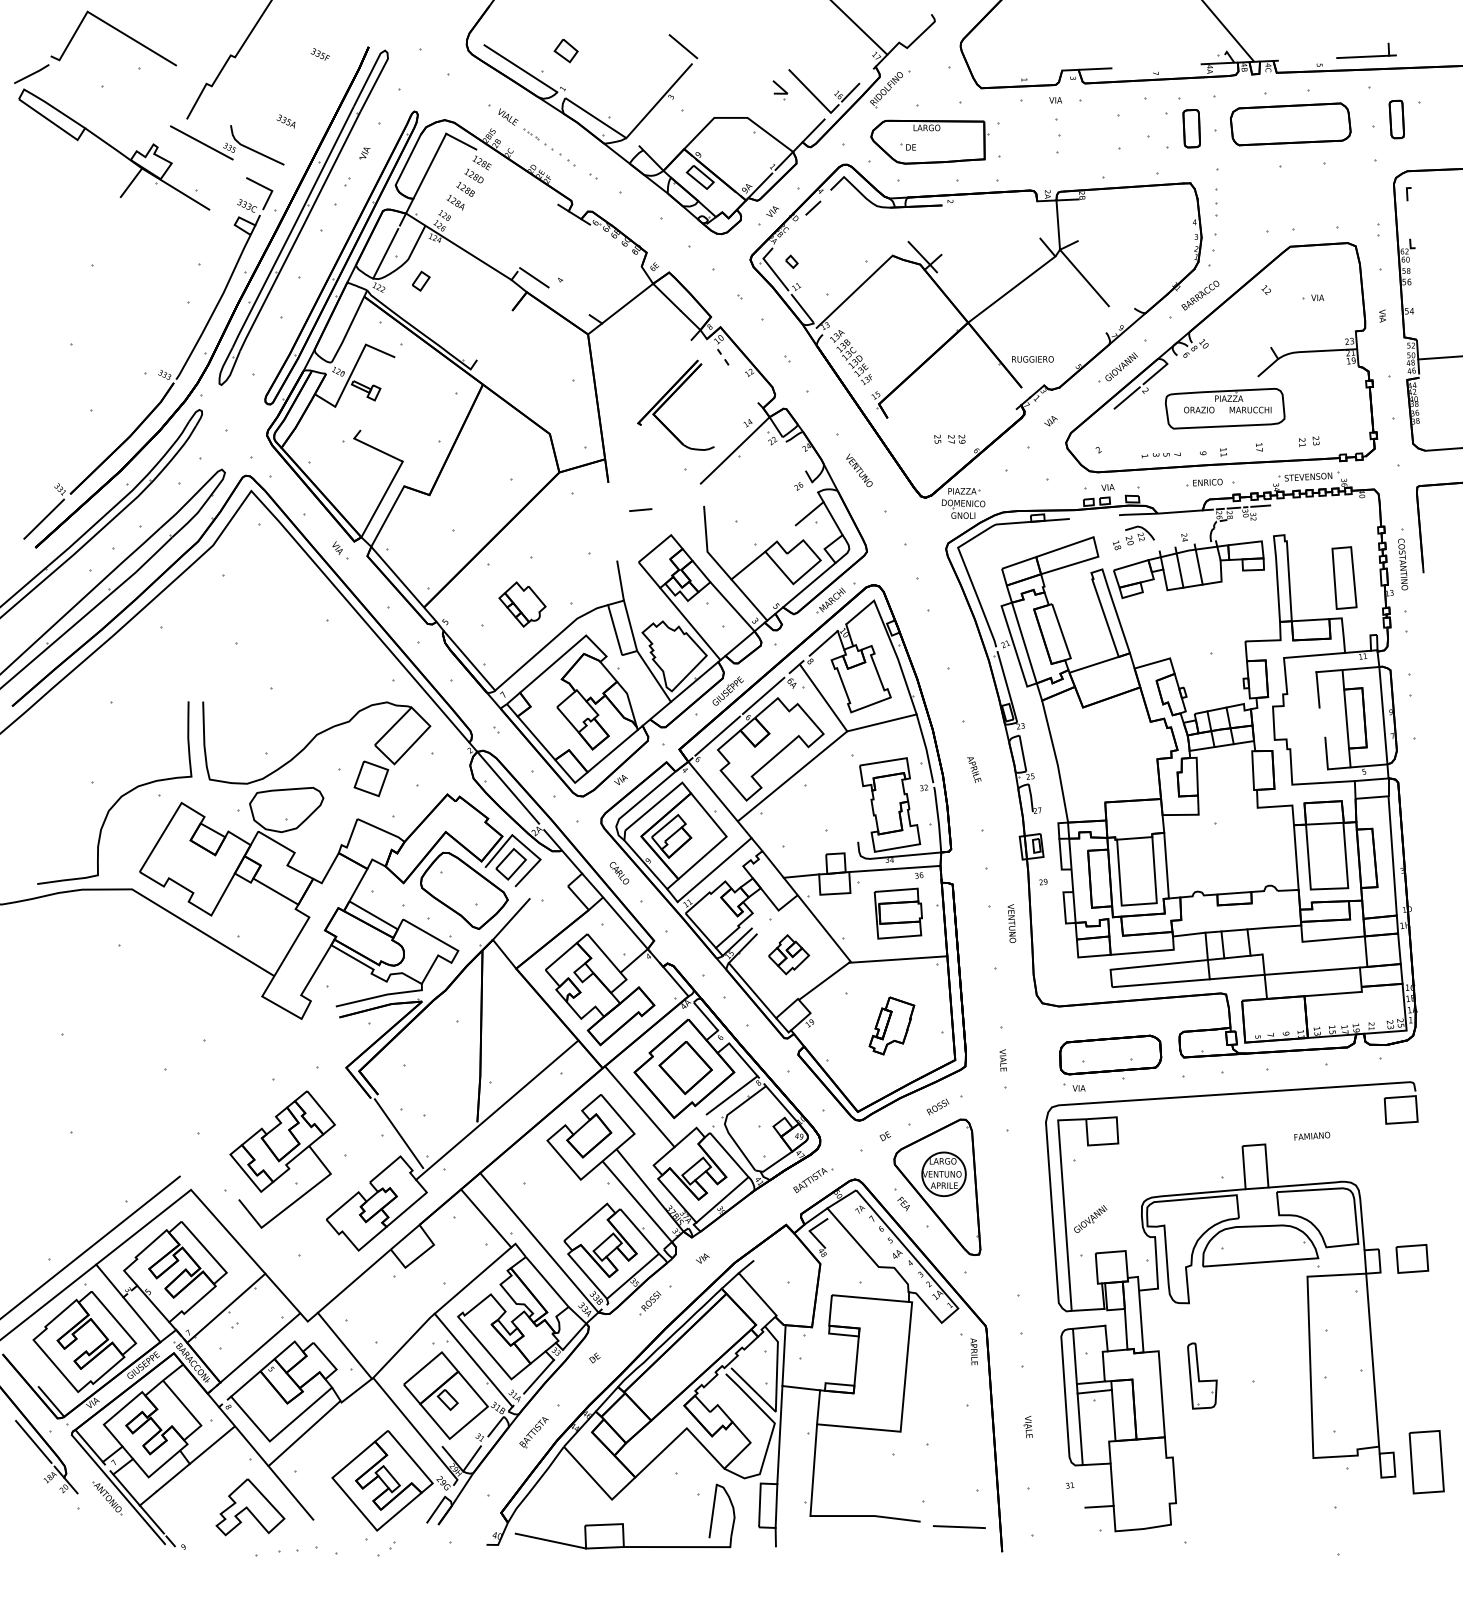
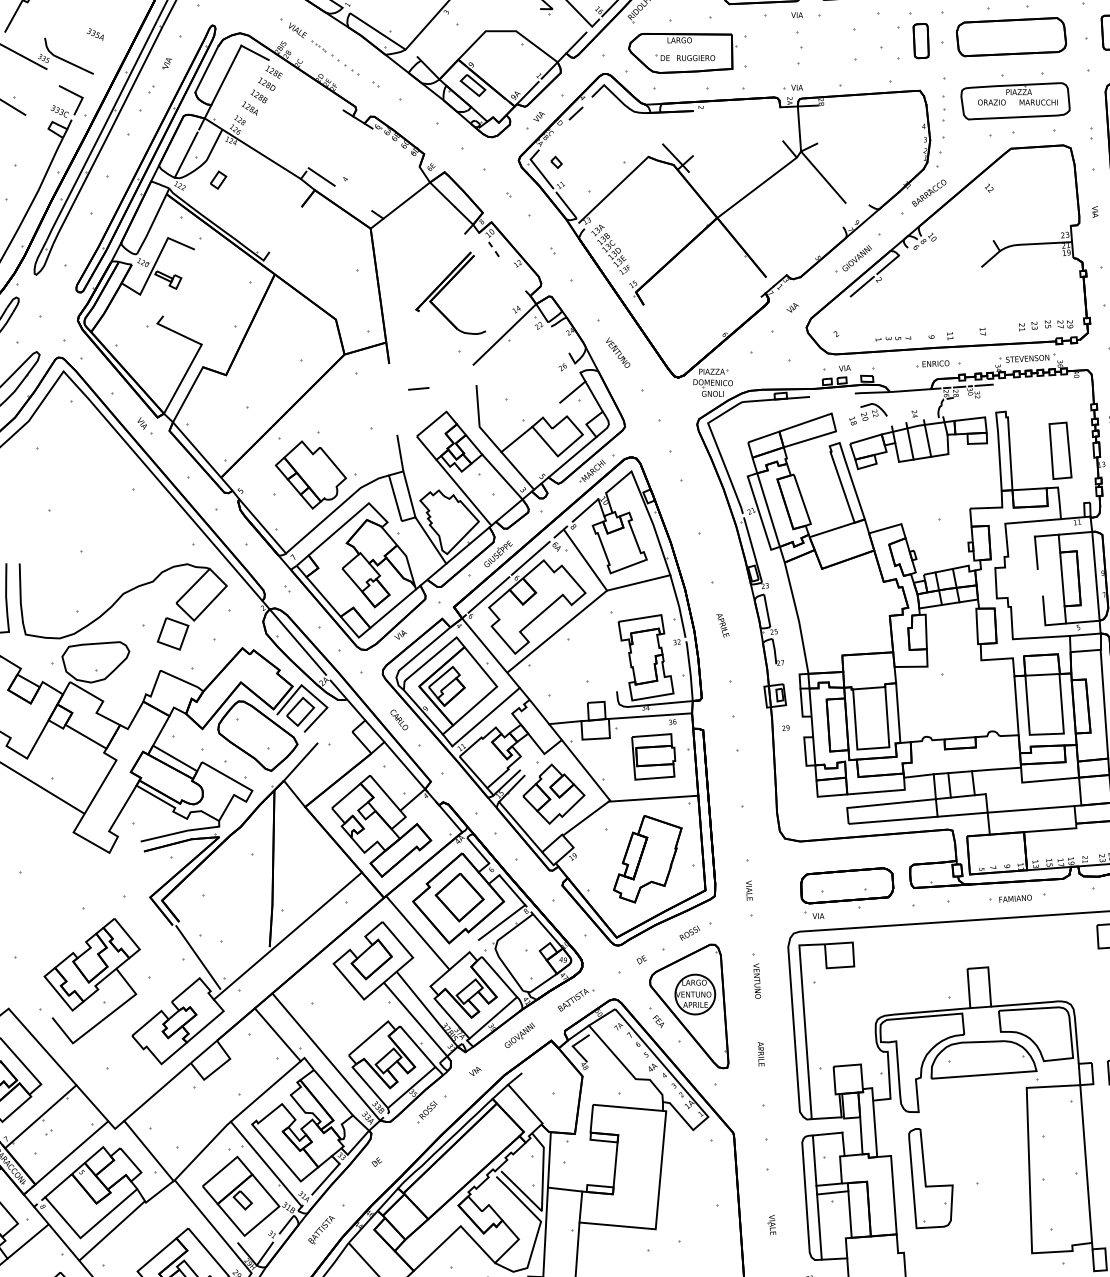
part: (1313, 297) -> (793, 87), moved
text: (1032, 359) -> (695, 58), moved
part: (1224, 408) -> (1014, 101), moved
text: (949, 438) -> (1058, 323), moved
part: (522, 604) -> (310, 474), size x1.67
part: (1011, 923) -> (756, 981), moved
part: (788, 954) -> (553, 794), size x1.67
part: (891, 1025) -> (647, 858), size x1.67
text: (1312, 1135) -> (1015, 898), moved
part: (1090, 1218) -> (519, 1034), moved
part: (973, 1351) -> (760, 1054), moved
part: (1202, 1375) -> (931, 1178), size x1.67

